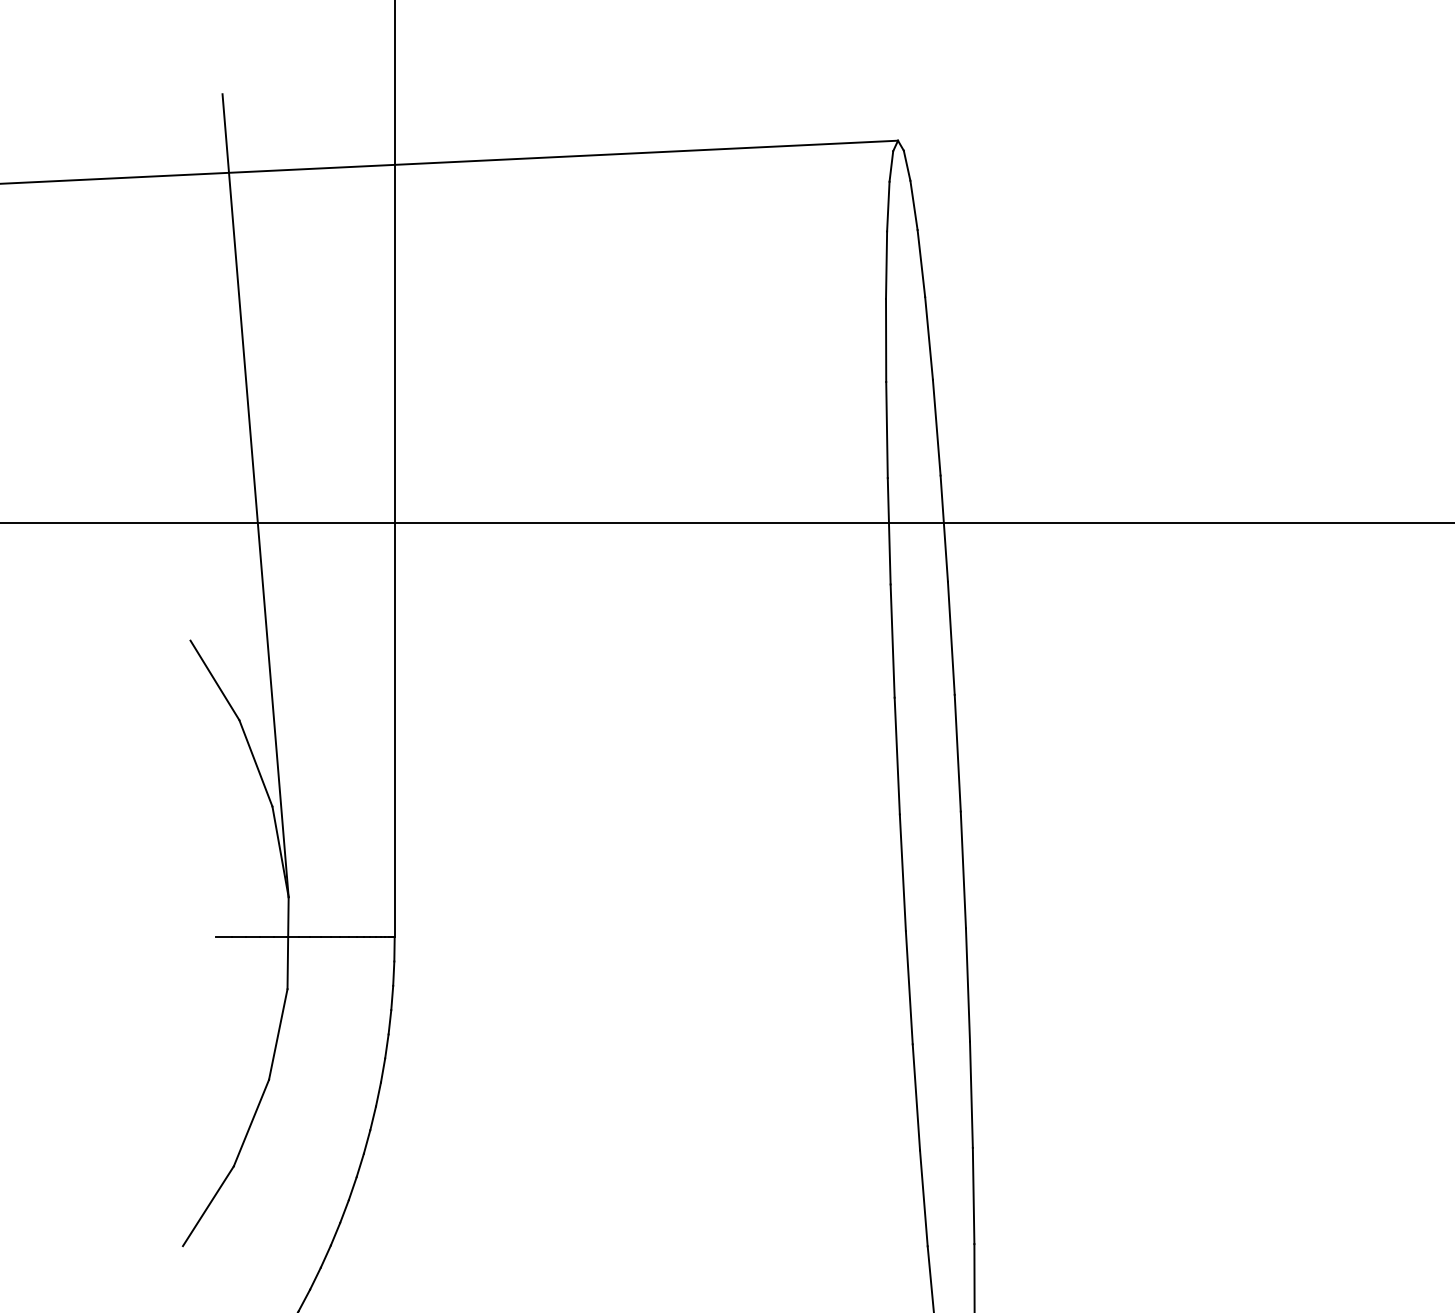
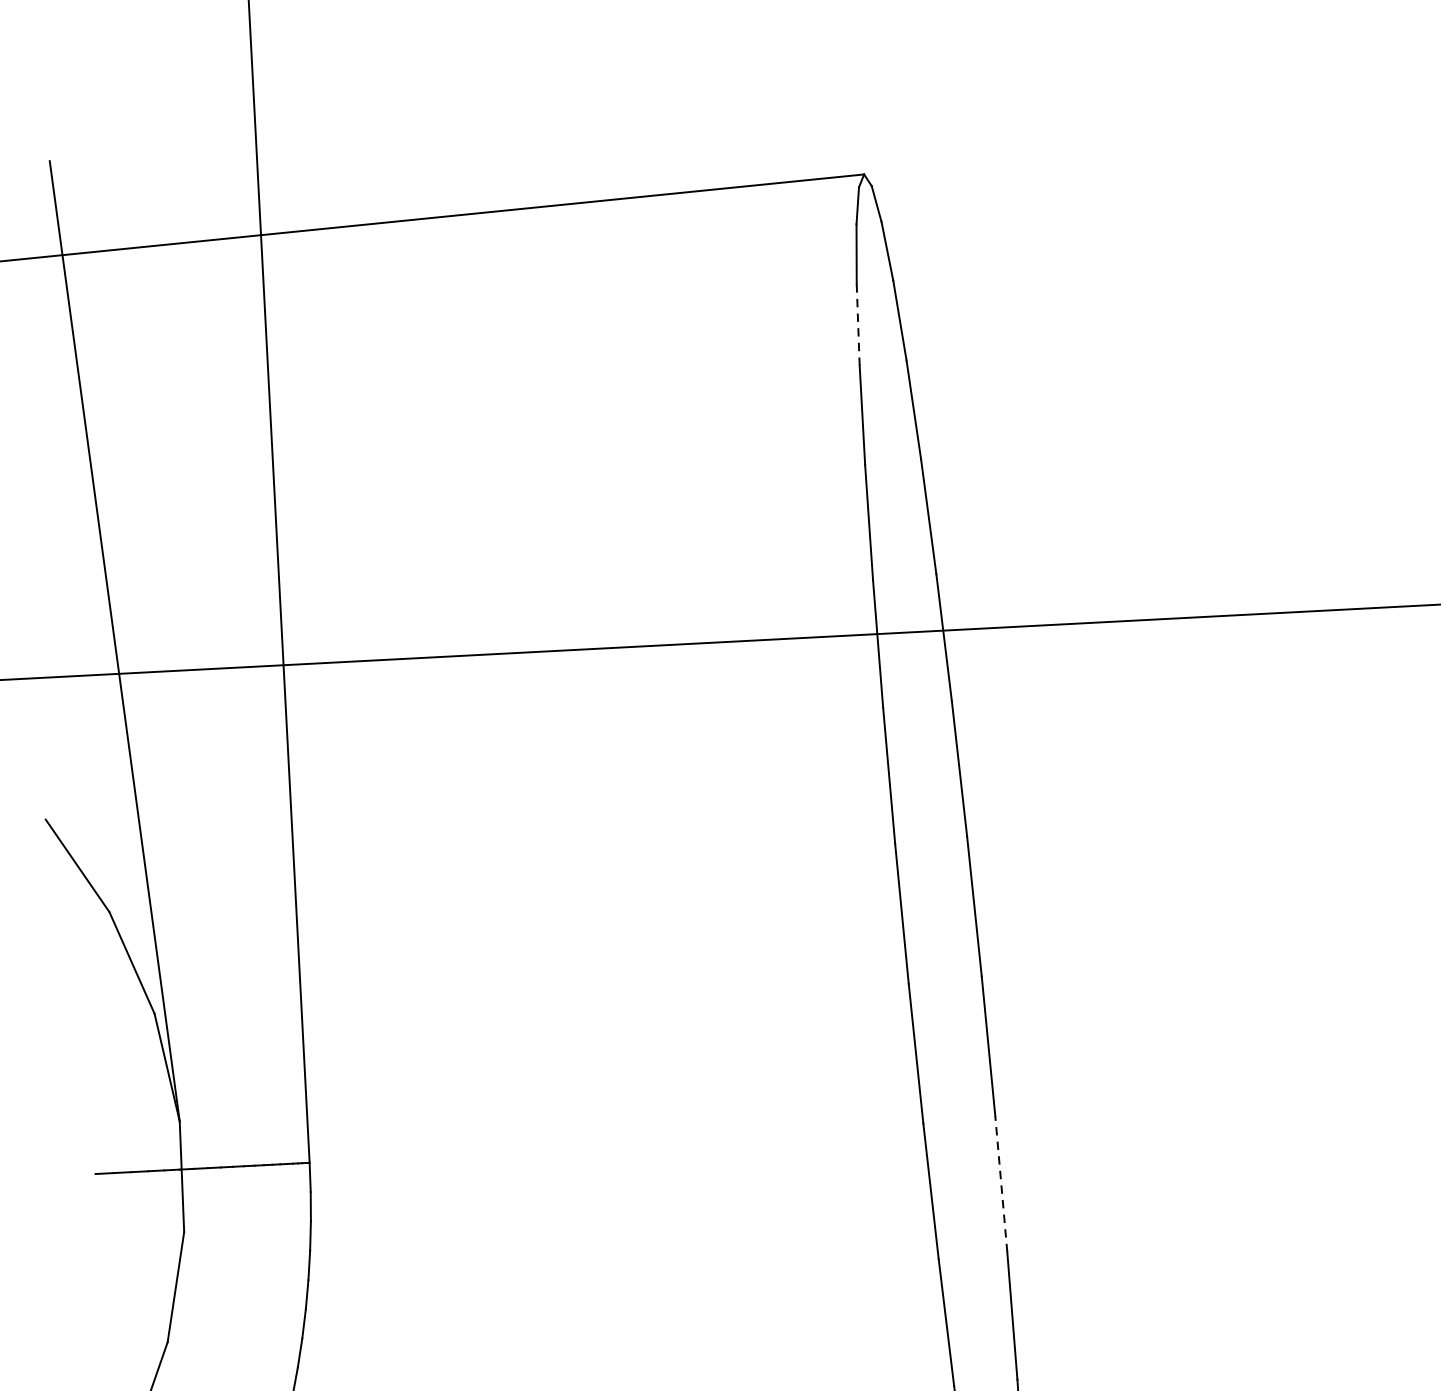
line: (886, 265) -> (858, 325), solid -> dashed
line: (967, 984) -> (1000, 1183), solid -> dashed

